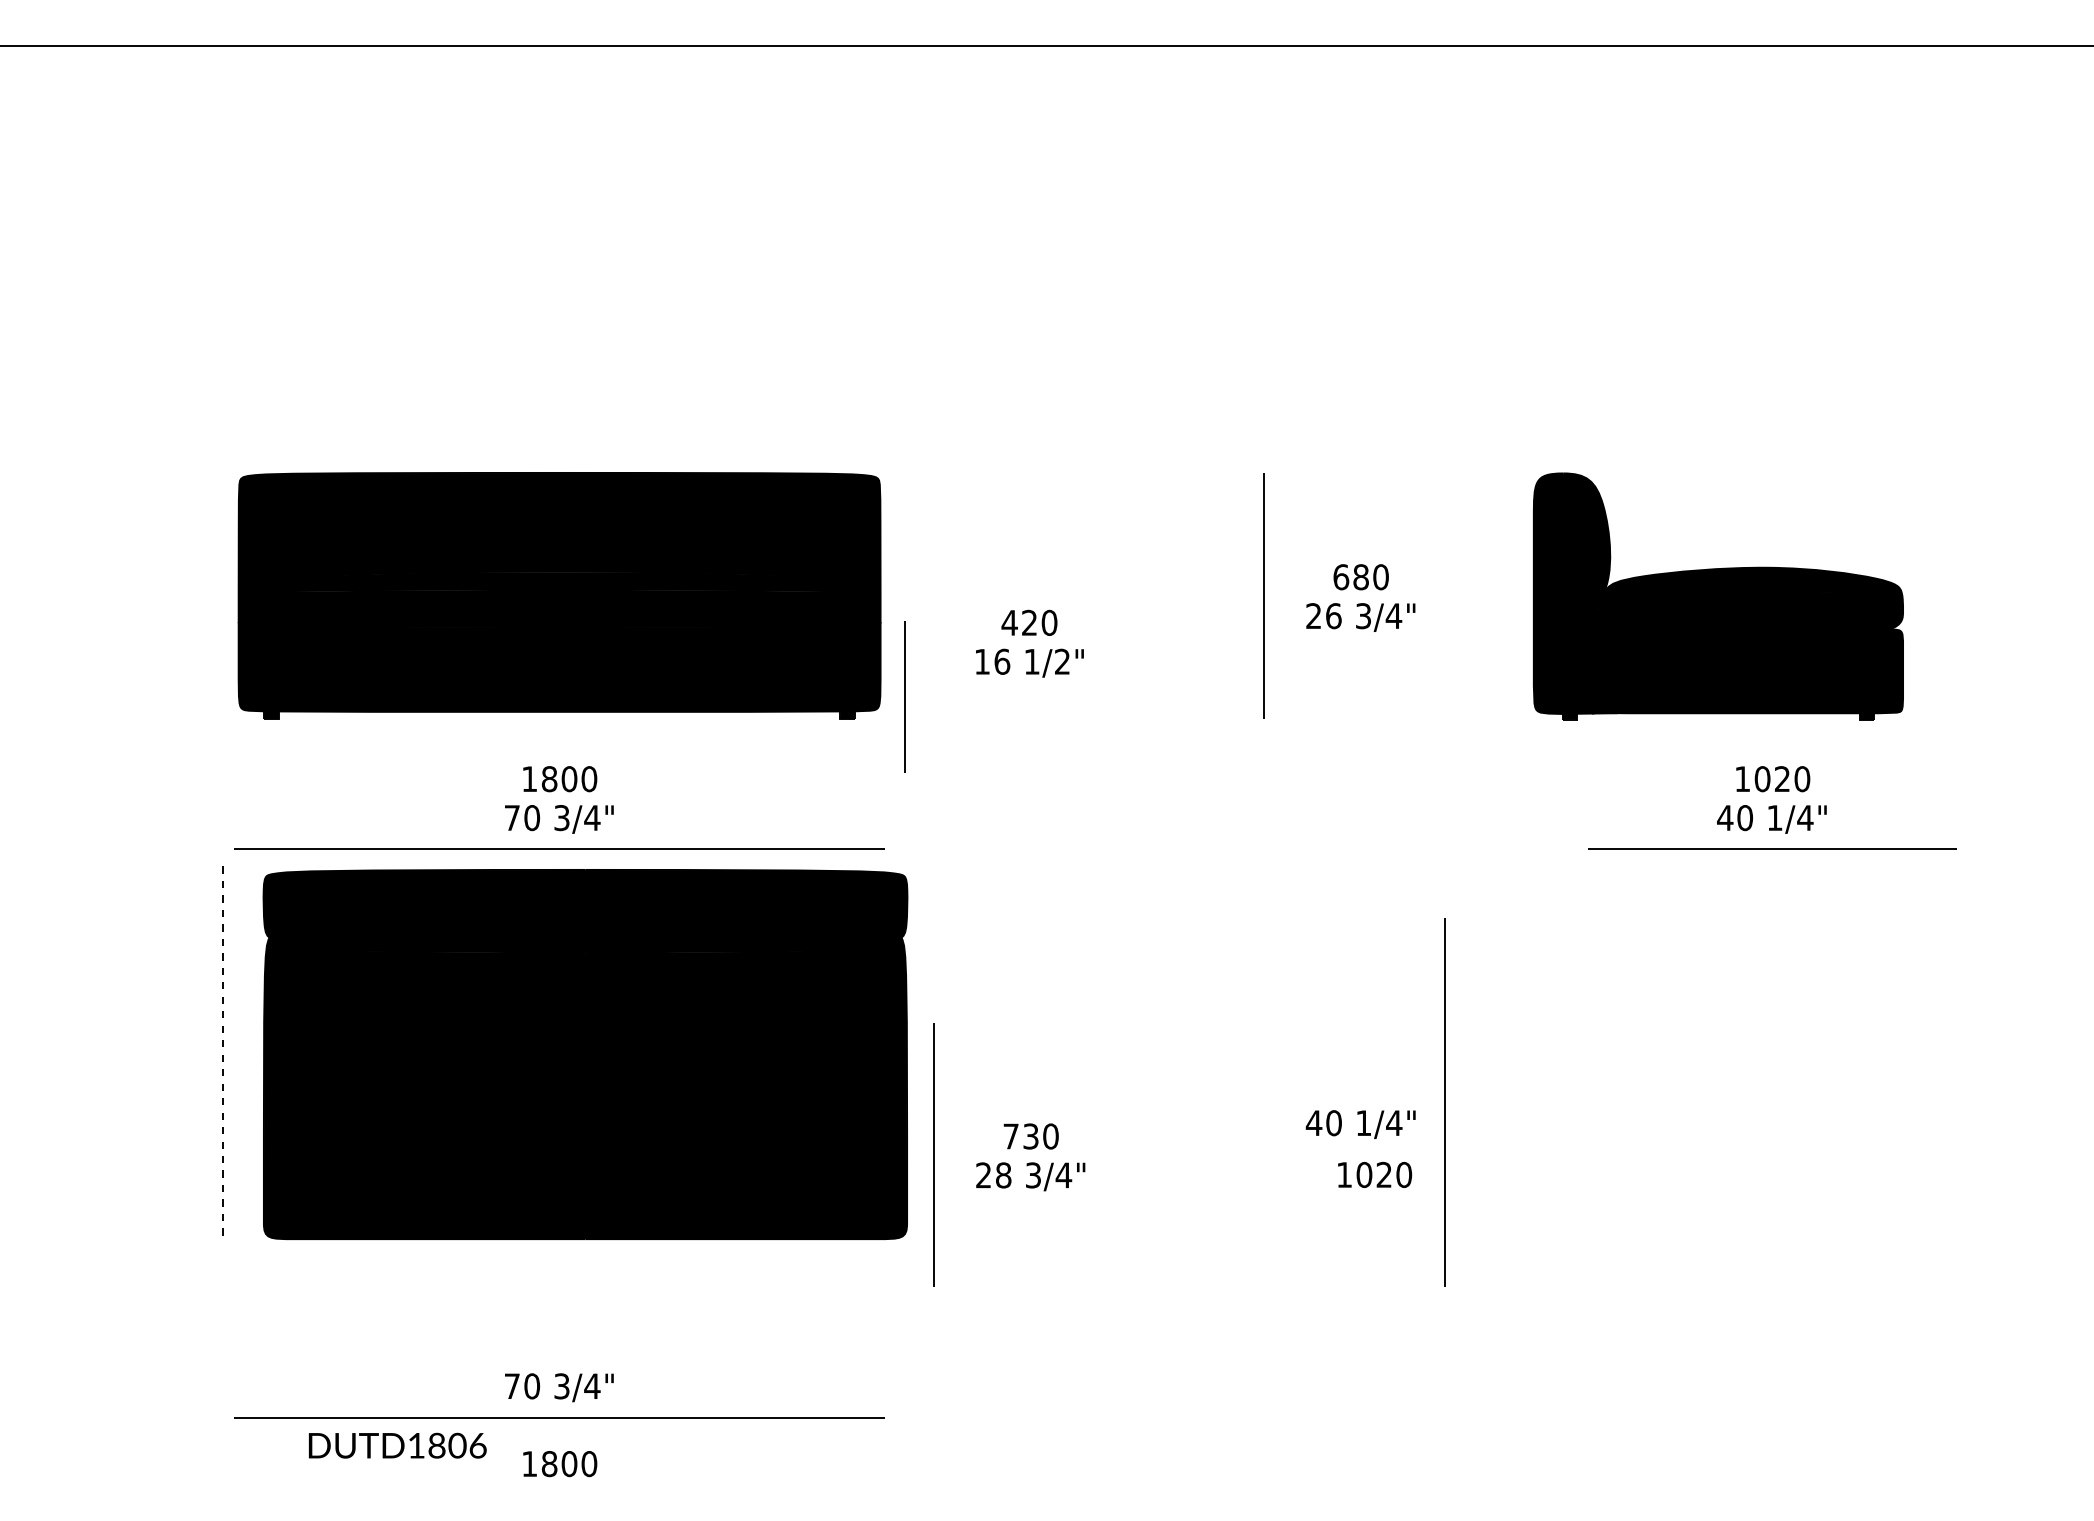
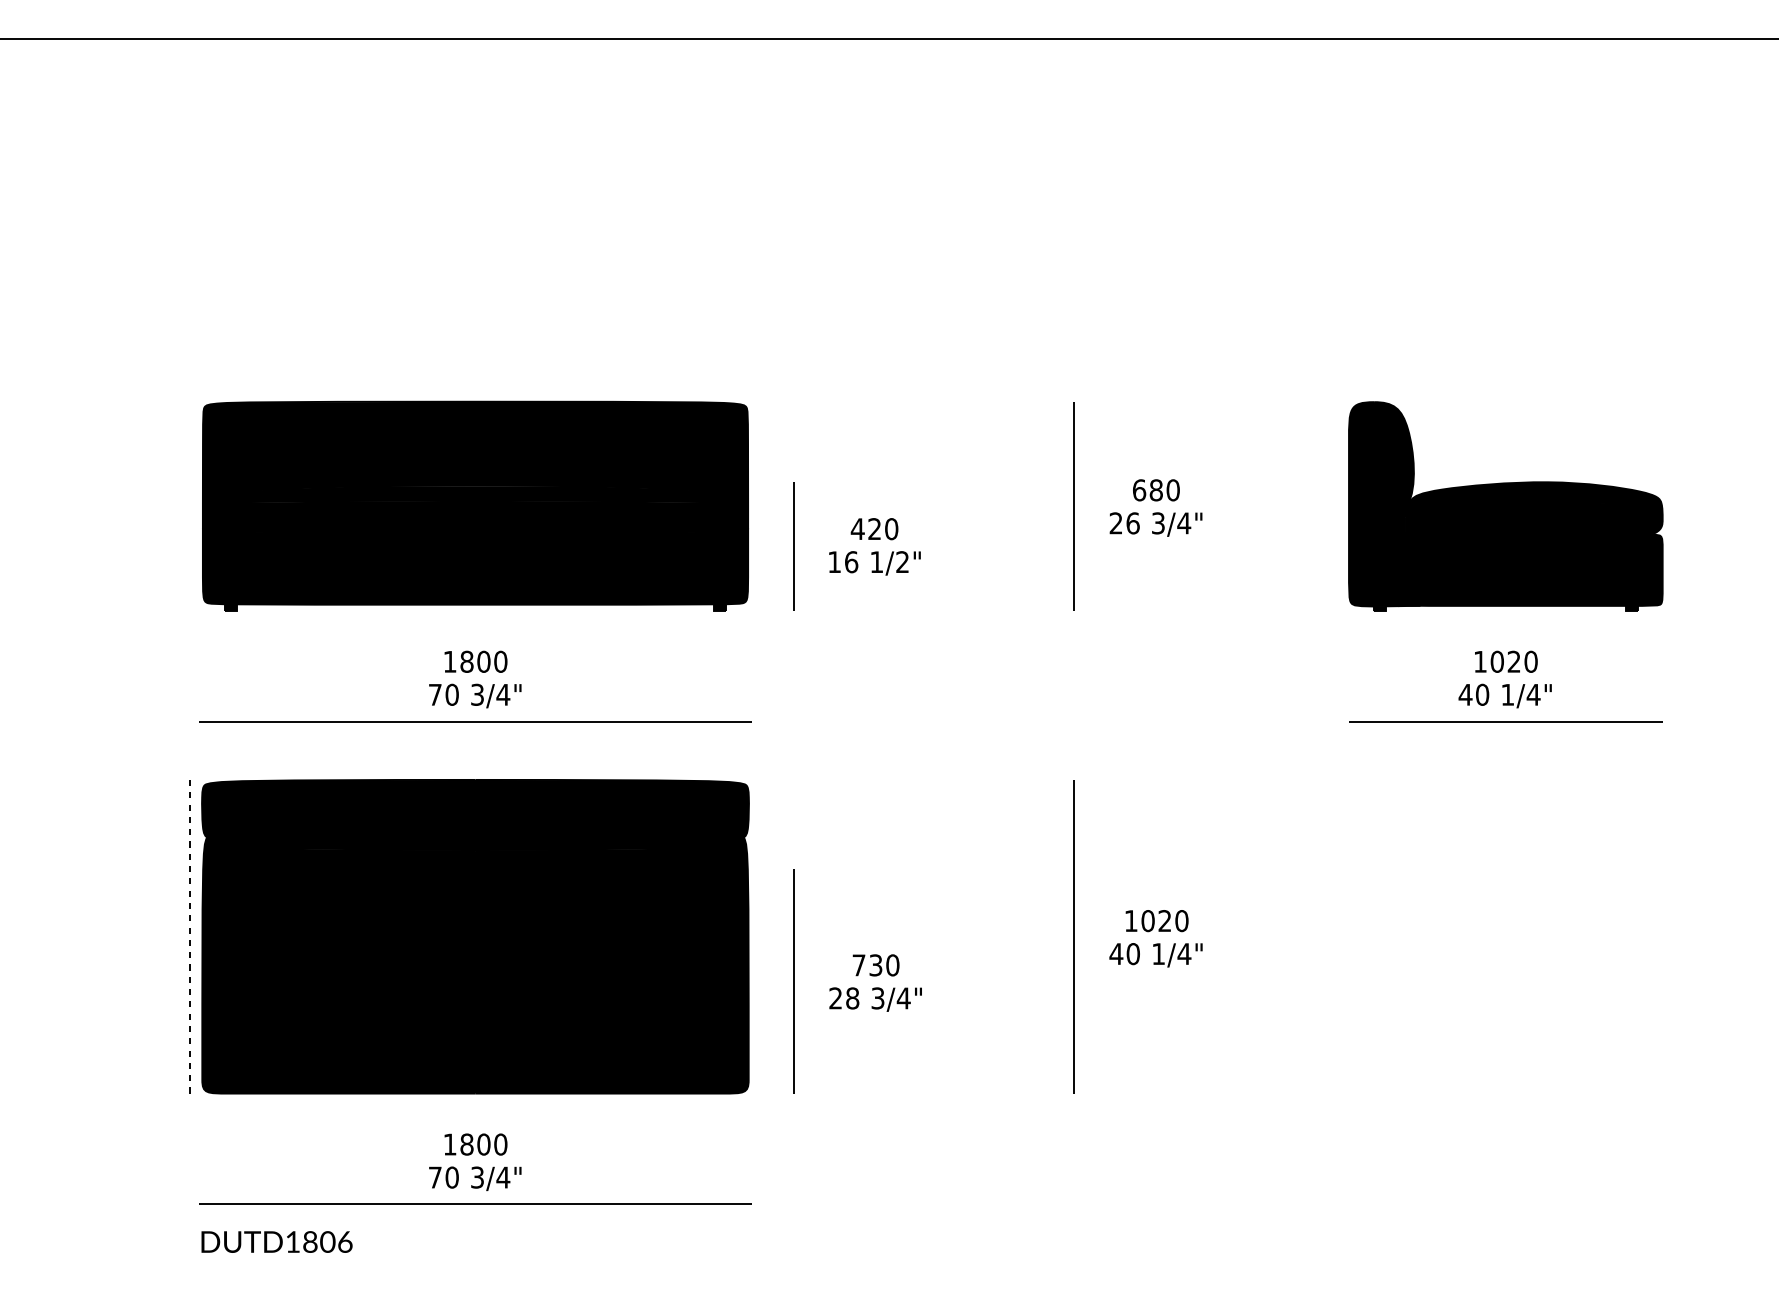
part: (1718, 596) -> (1505, 506), moved
line: (904, 697) -> (793, 546), moved
line: (222, 1047) -> (189, 933), moved
part: (585, 1054) -> (475, 936), moved
line: (1443, 1102) -> (1073, 936), moved
text: (1374, 1175) -> (1156, 921), moved
text: (397, 1445) -> (276, 1241), moved
text: (559, 1463) -> (475, 1144), moved

